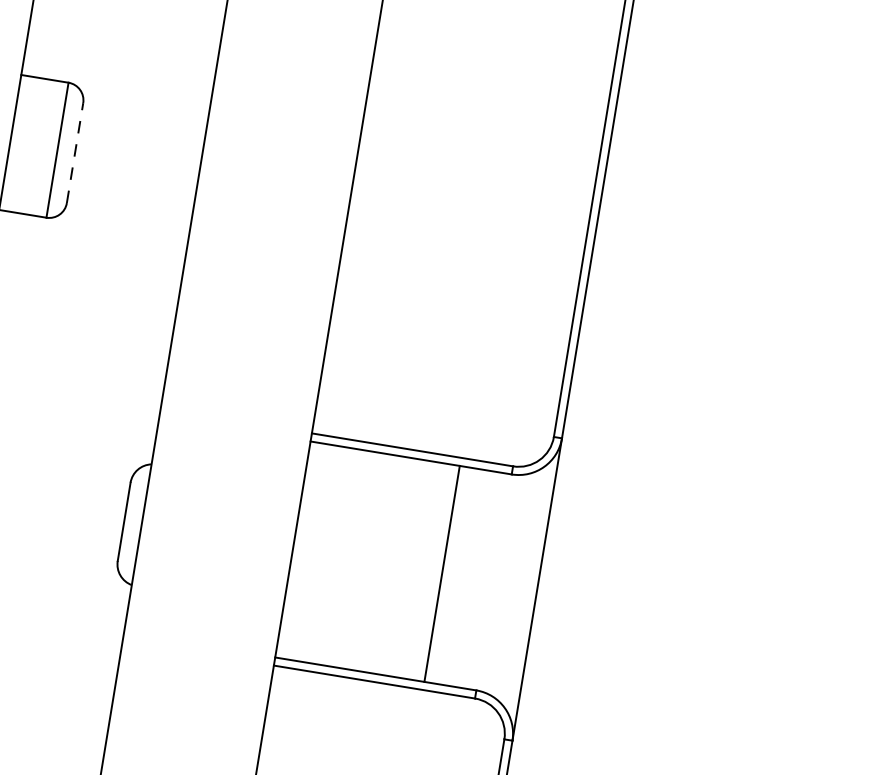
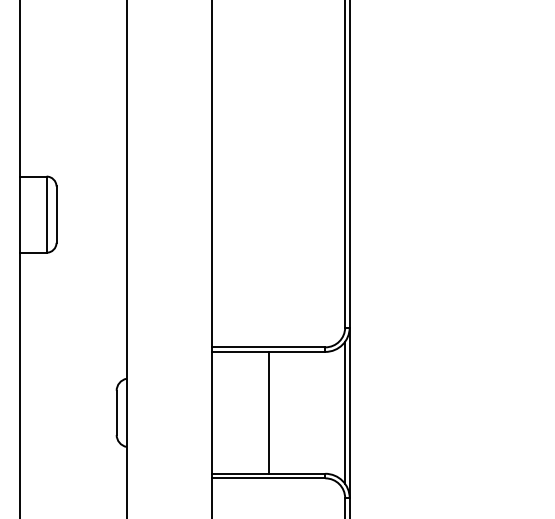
line: (75, 152) -> (56, 214), dashed -> solid
line: (443, 573) -> (269, 412), moved
line: (529, 587) -> (345, 412), added

